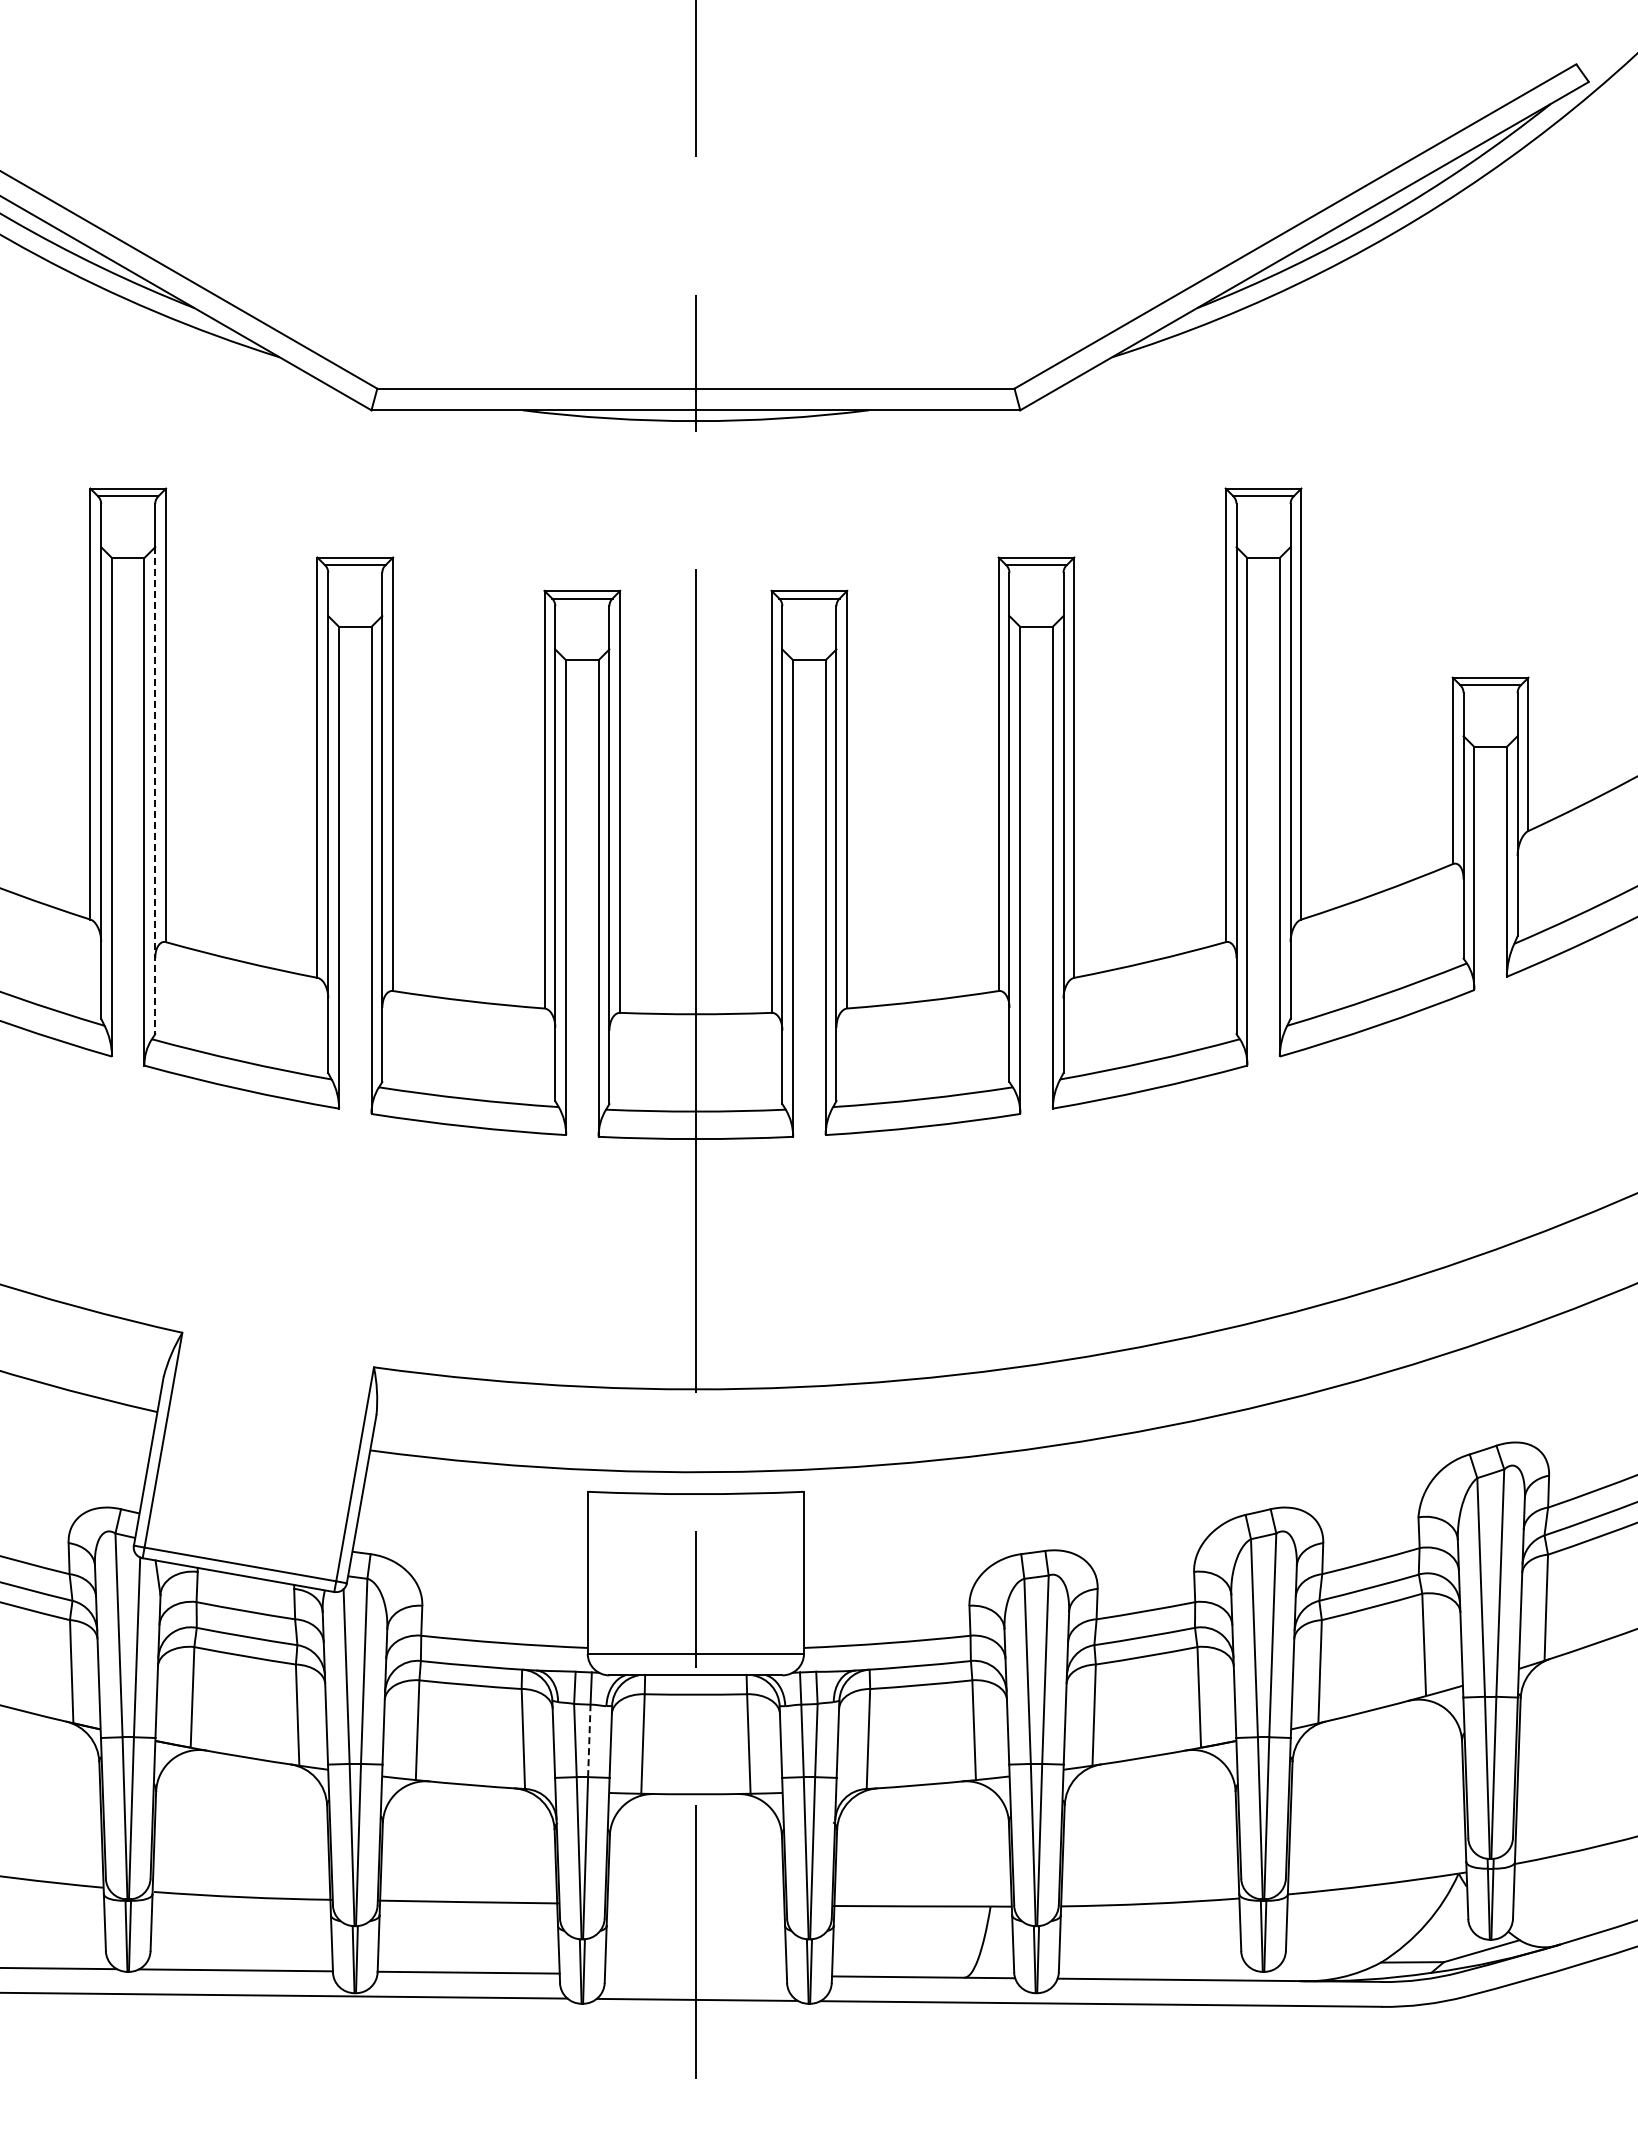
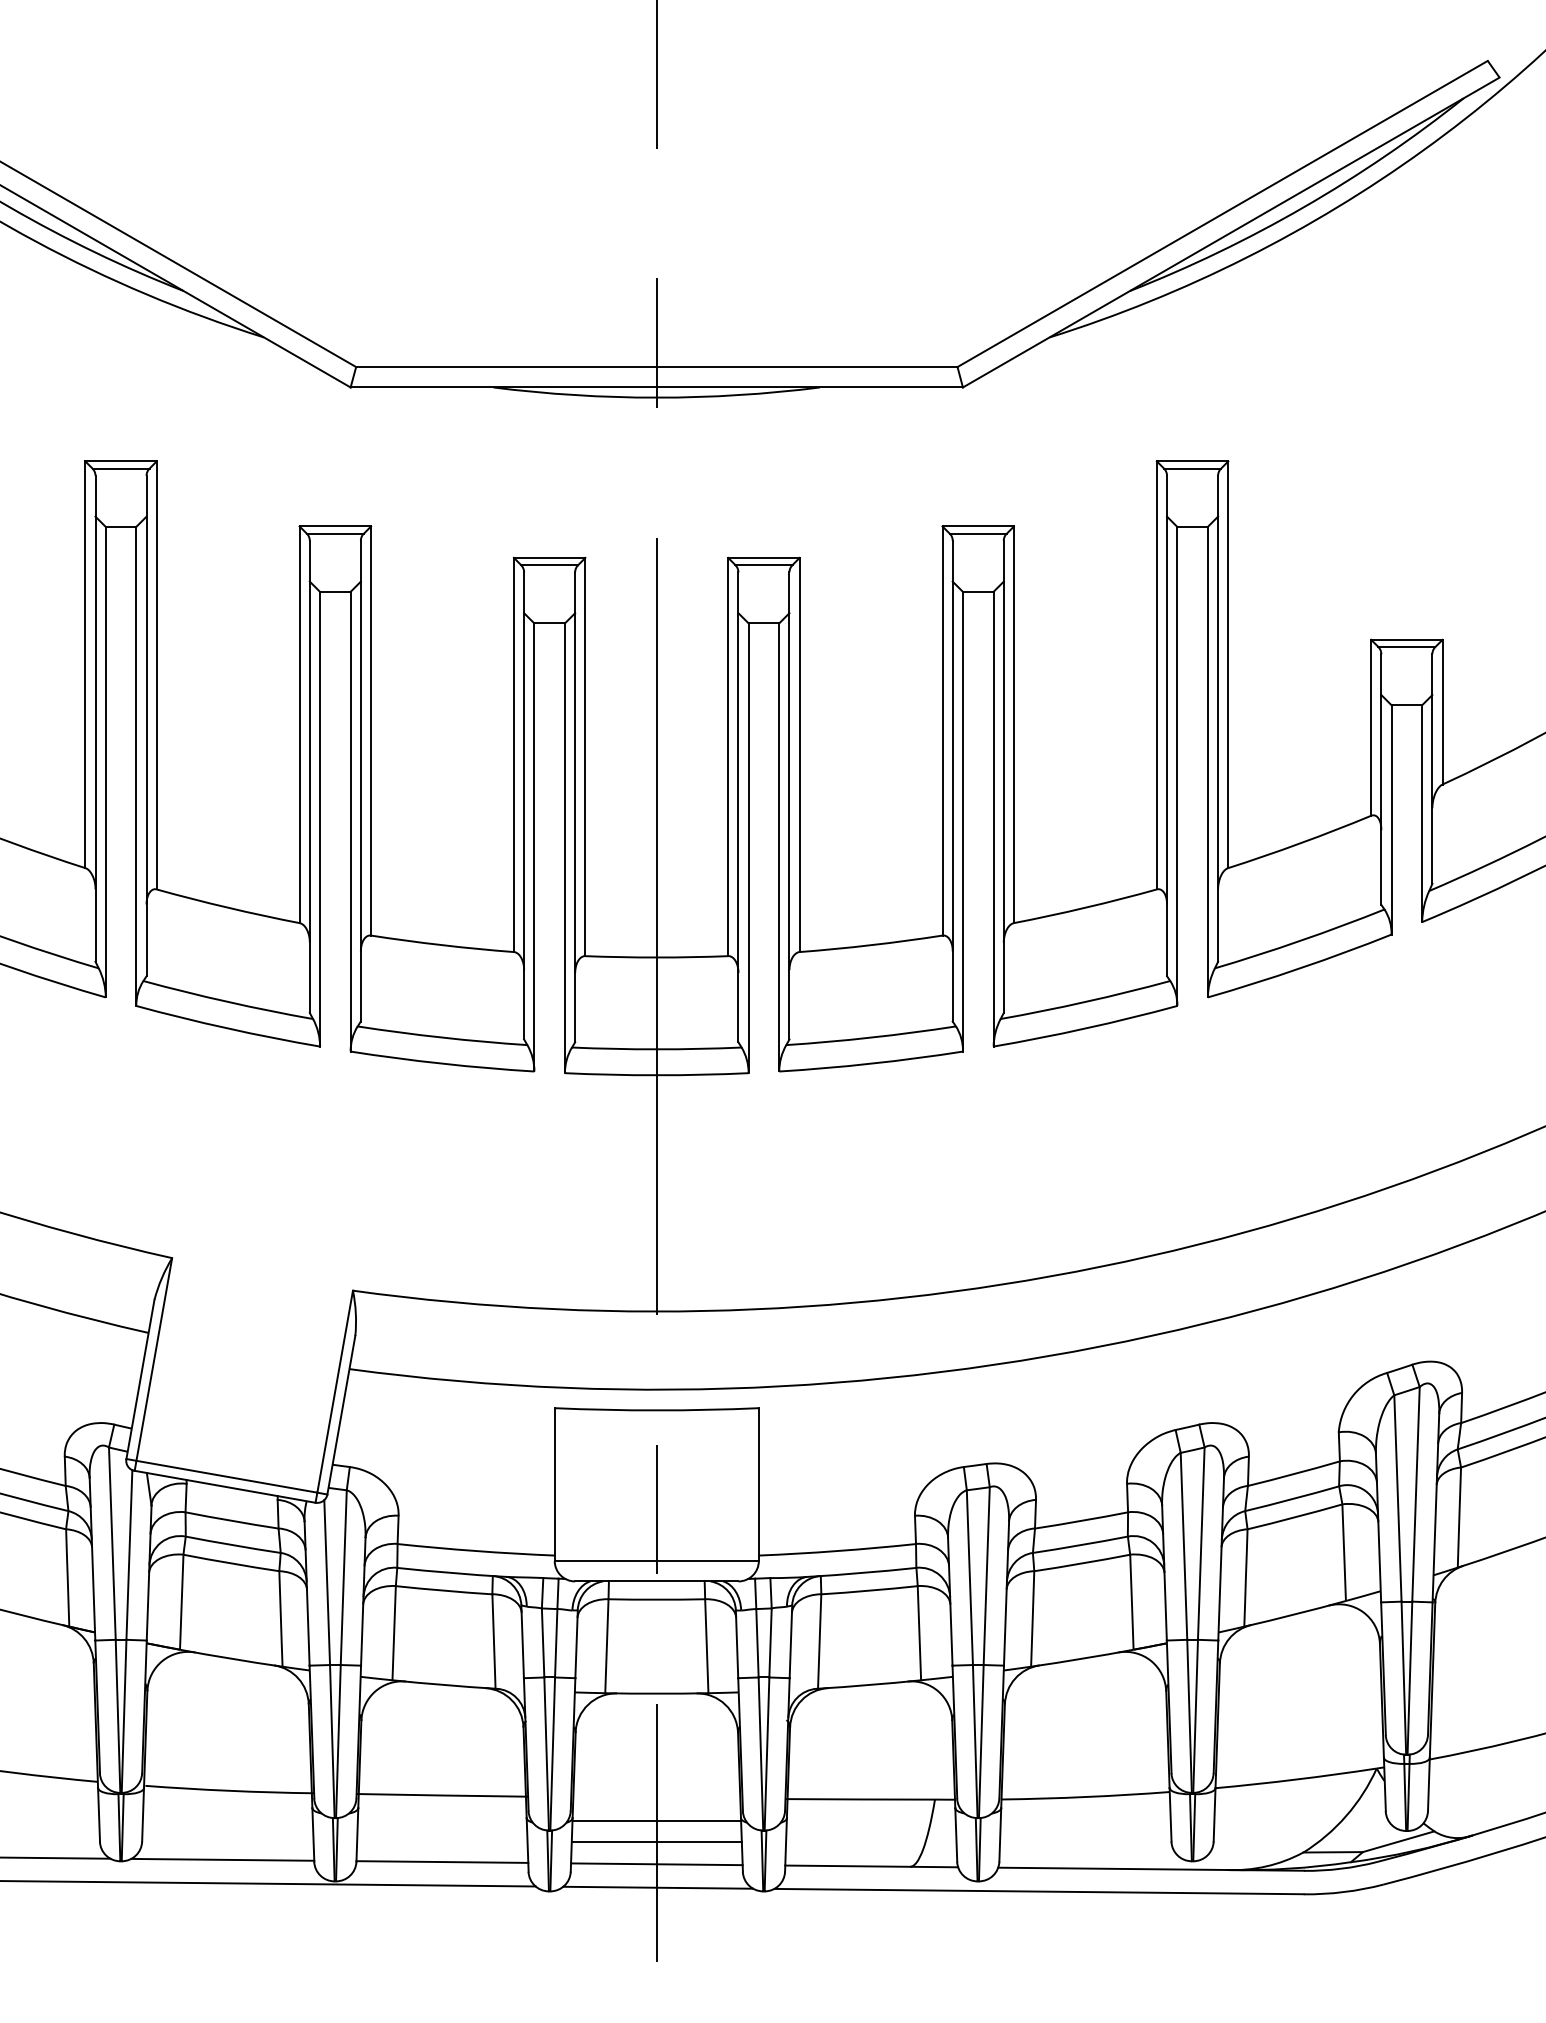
line: (155, 790) -> (146, 746), dashed -> solid
line: (589, 1740) -> (556, 1642), dashed -> solid
line: (695, 1929) -> (656, 1821), added
line: (695, 1951) -> (656, 1842), added
line: (695, 1974) -> (656, 1863), added

